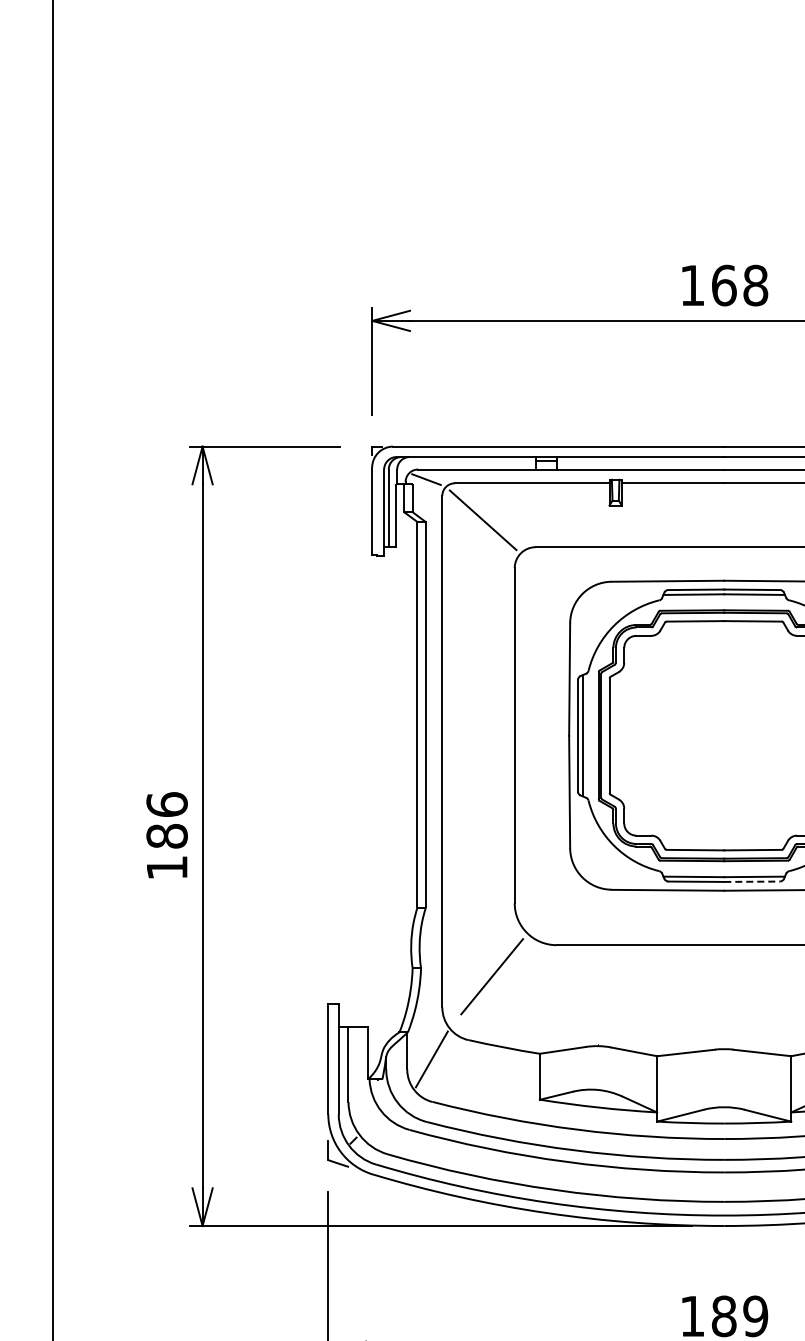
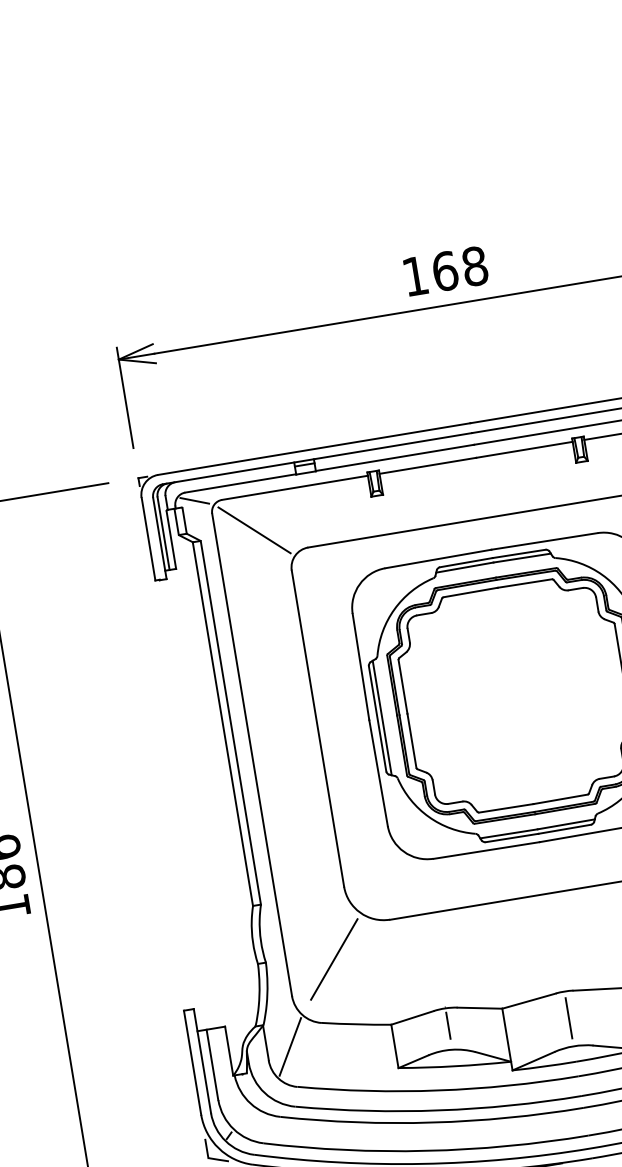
line: (752, 881) -> (564, 829), dashed -> solid
line: (598, 1064) -> (448, 1025), added
line: (724, 1077) -> (569, 1018), added

